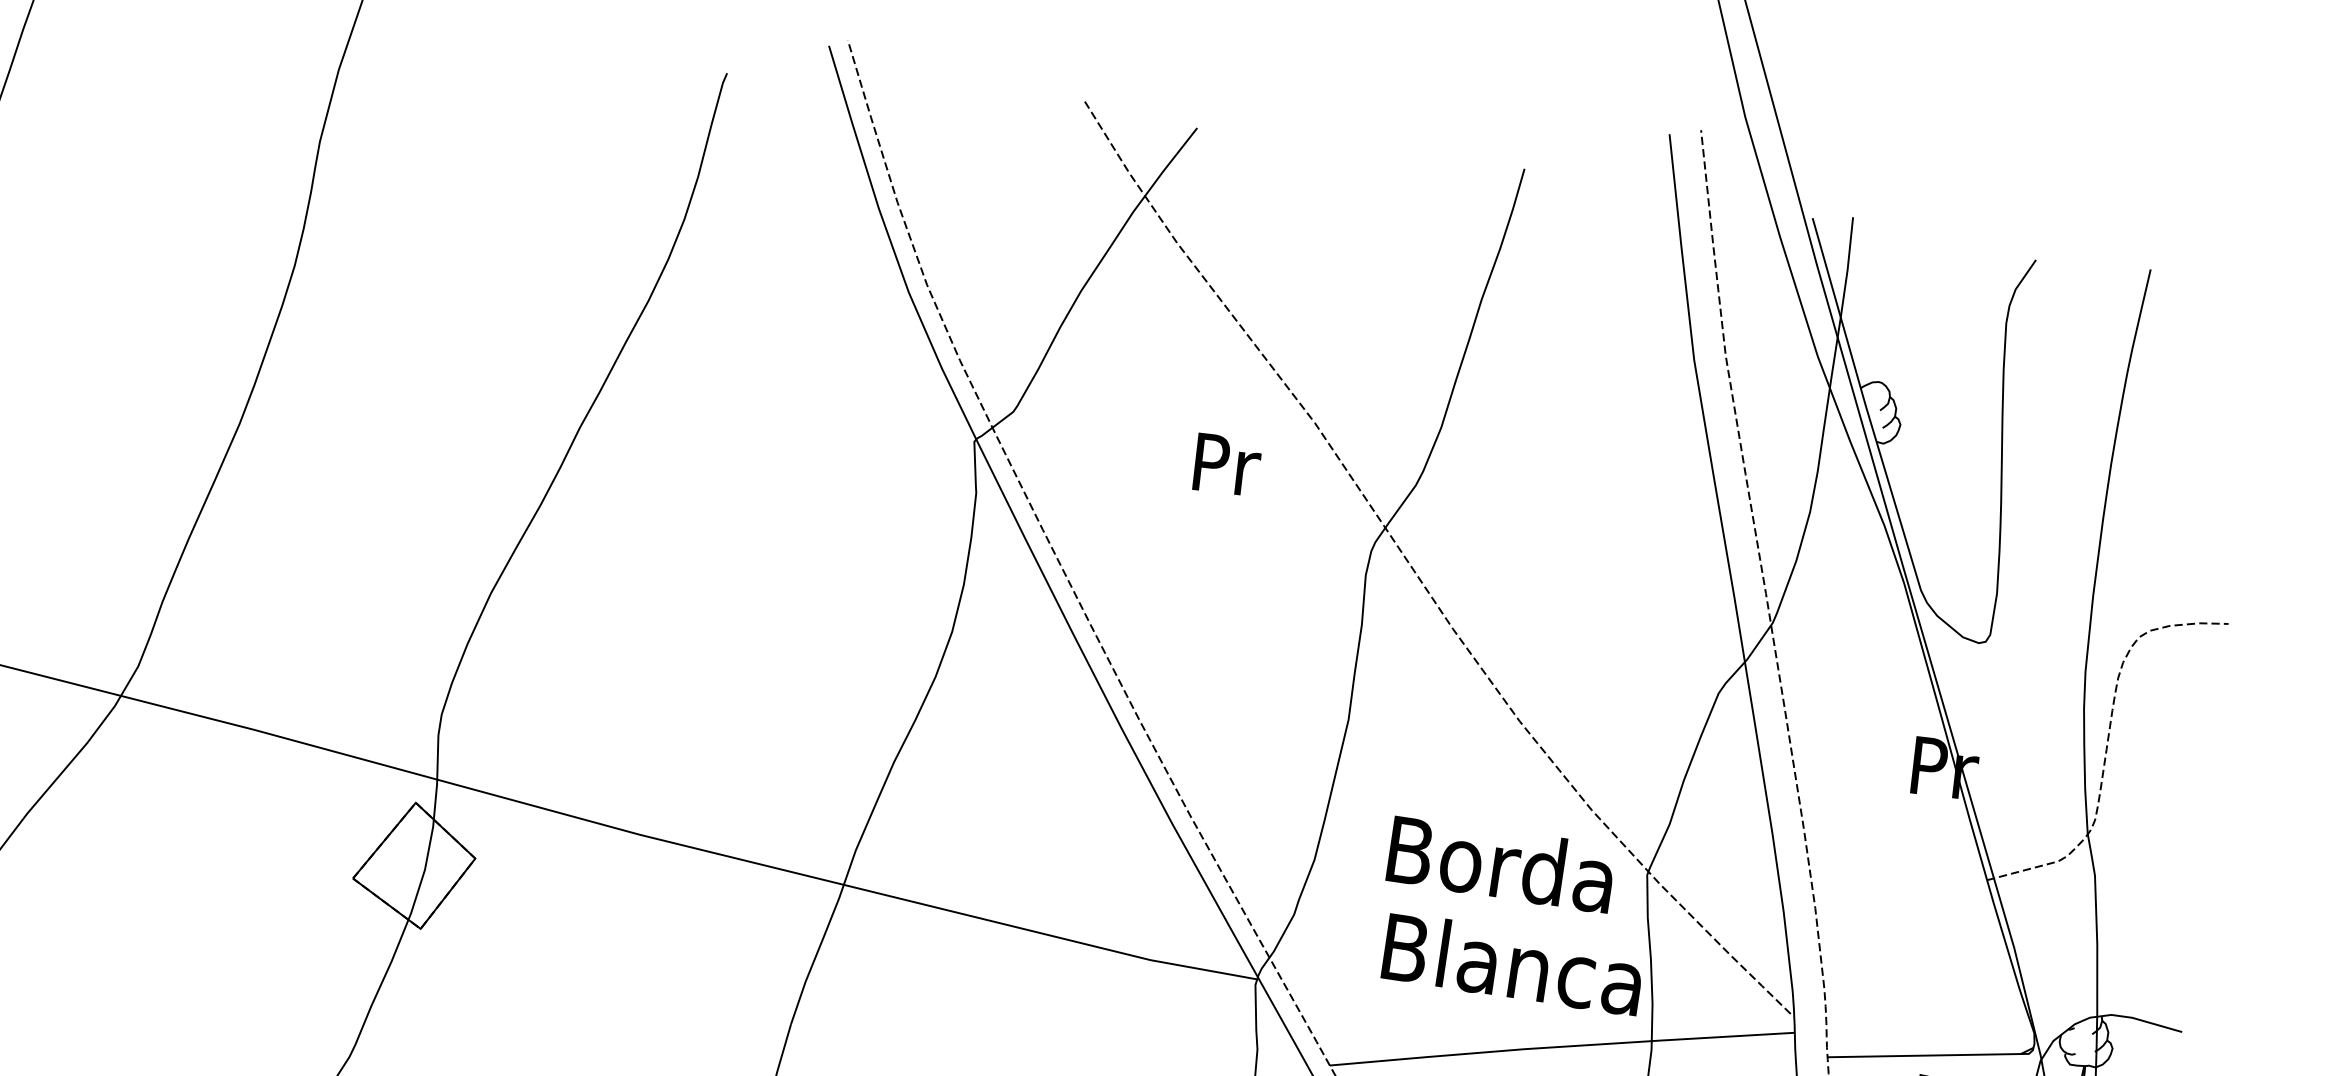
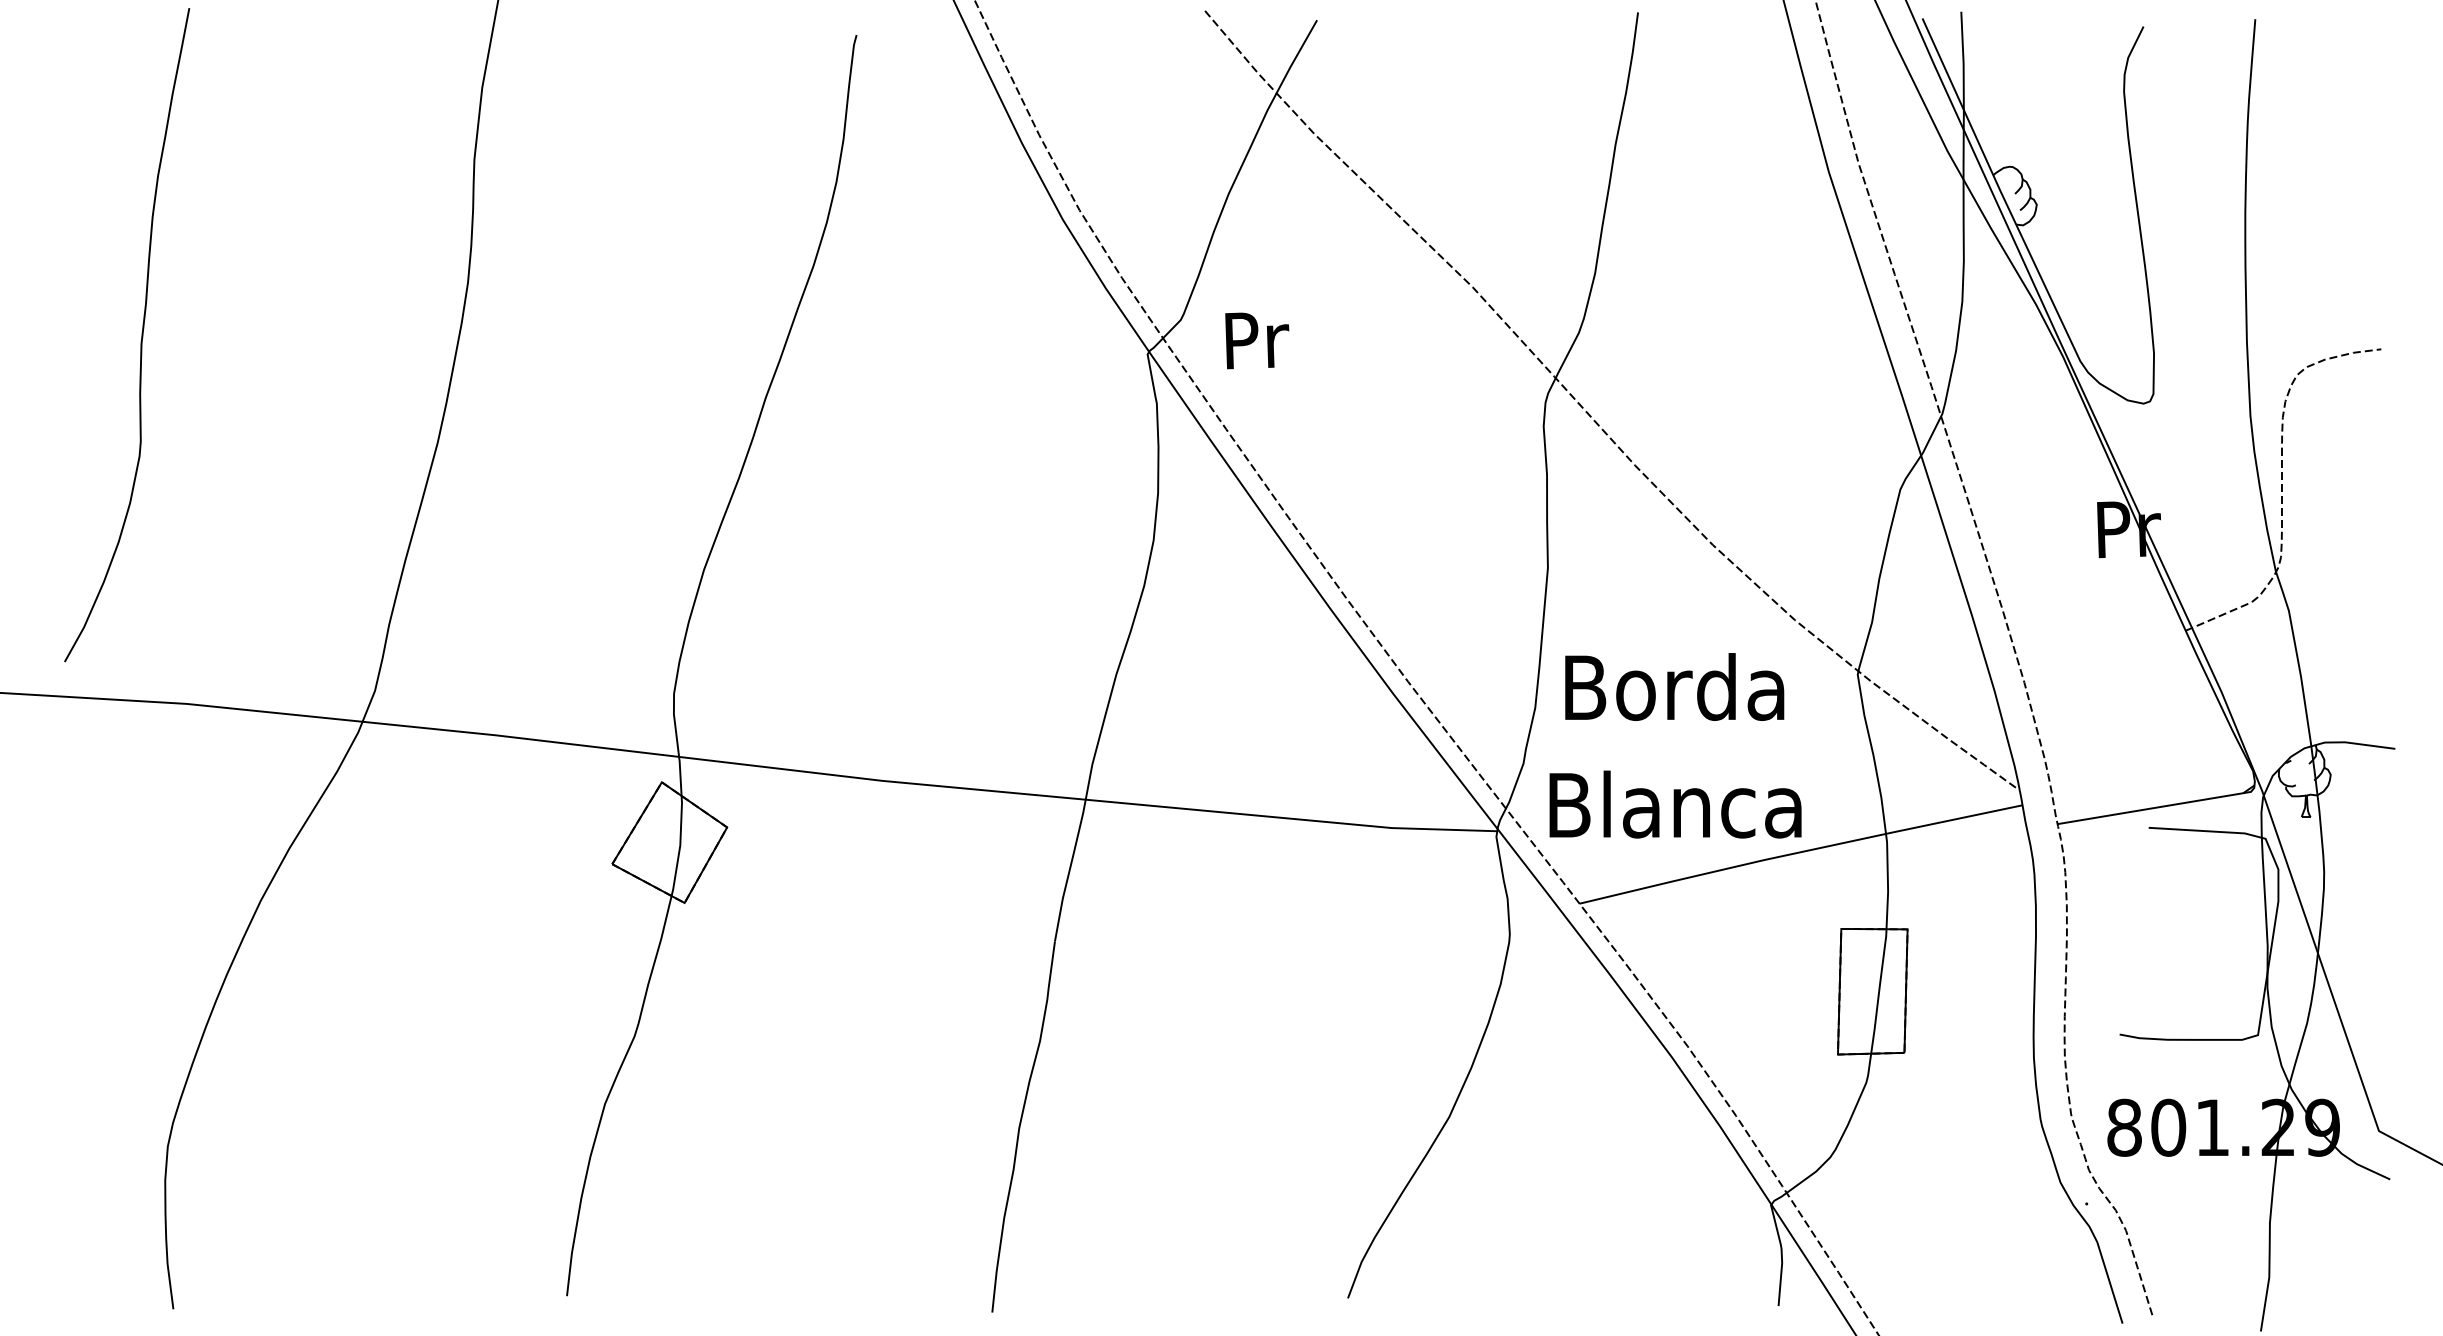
text: (1227, 465) -> (1257, 340), moved
text: (1501, 863) -> (1674, 686), moved
text: (1513, 963) -> (1675, 804), moved

